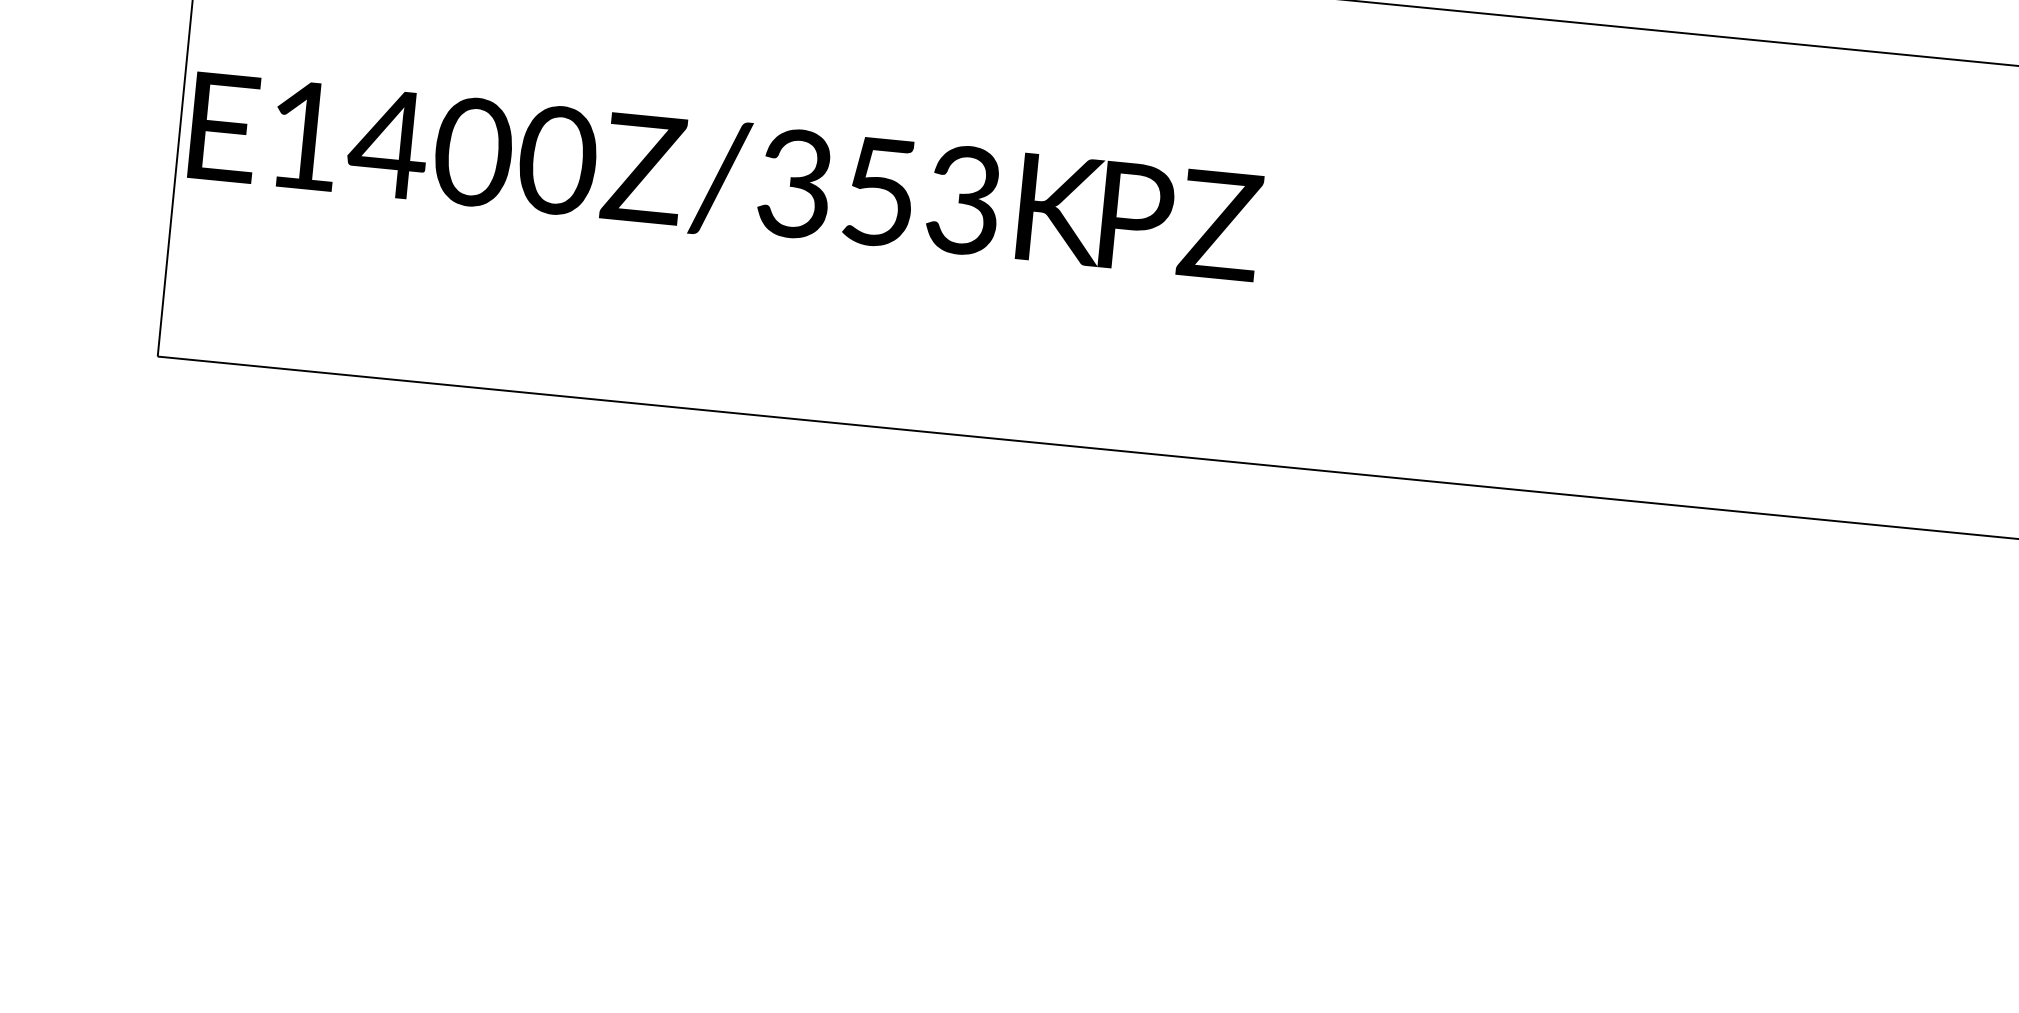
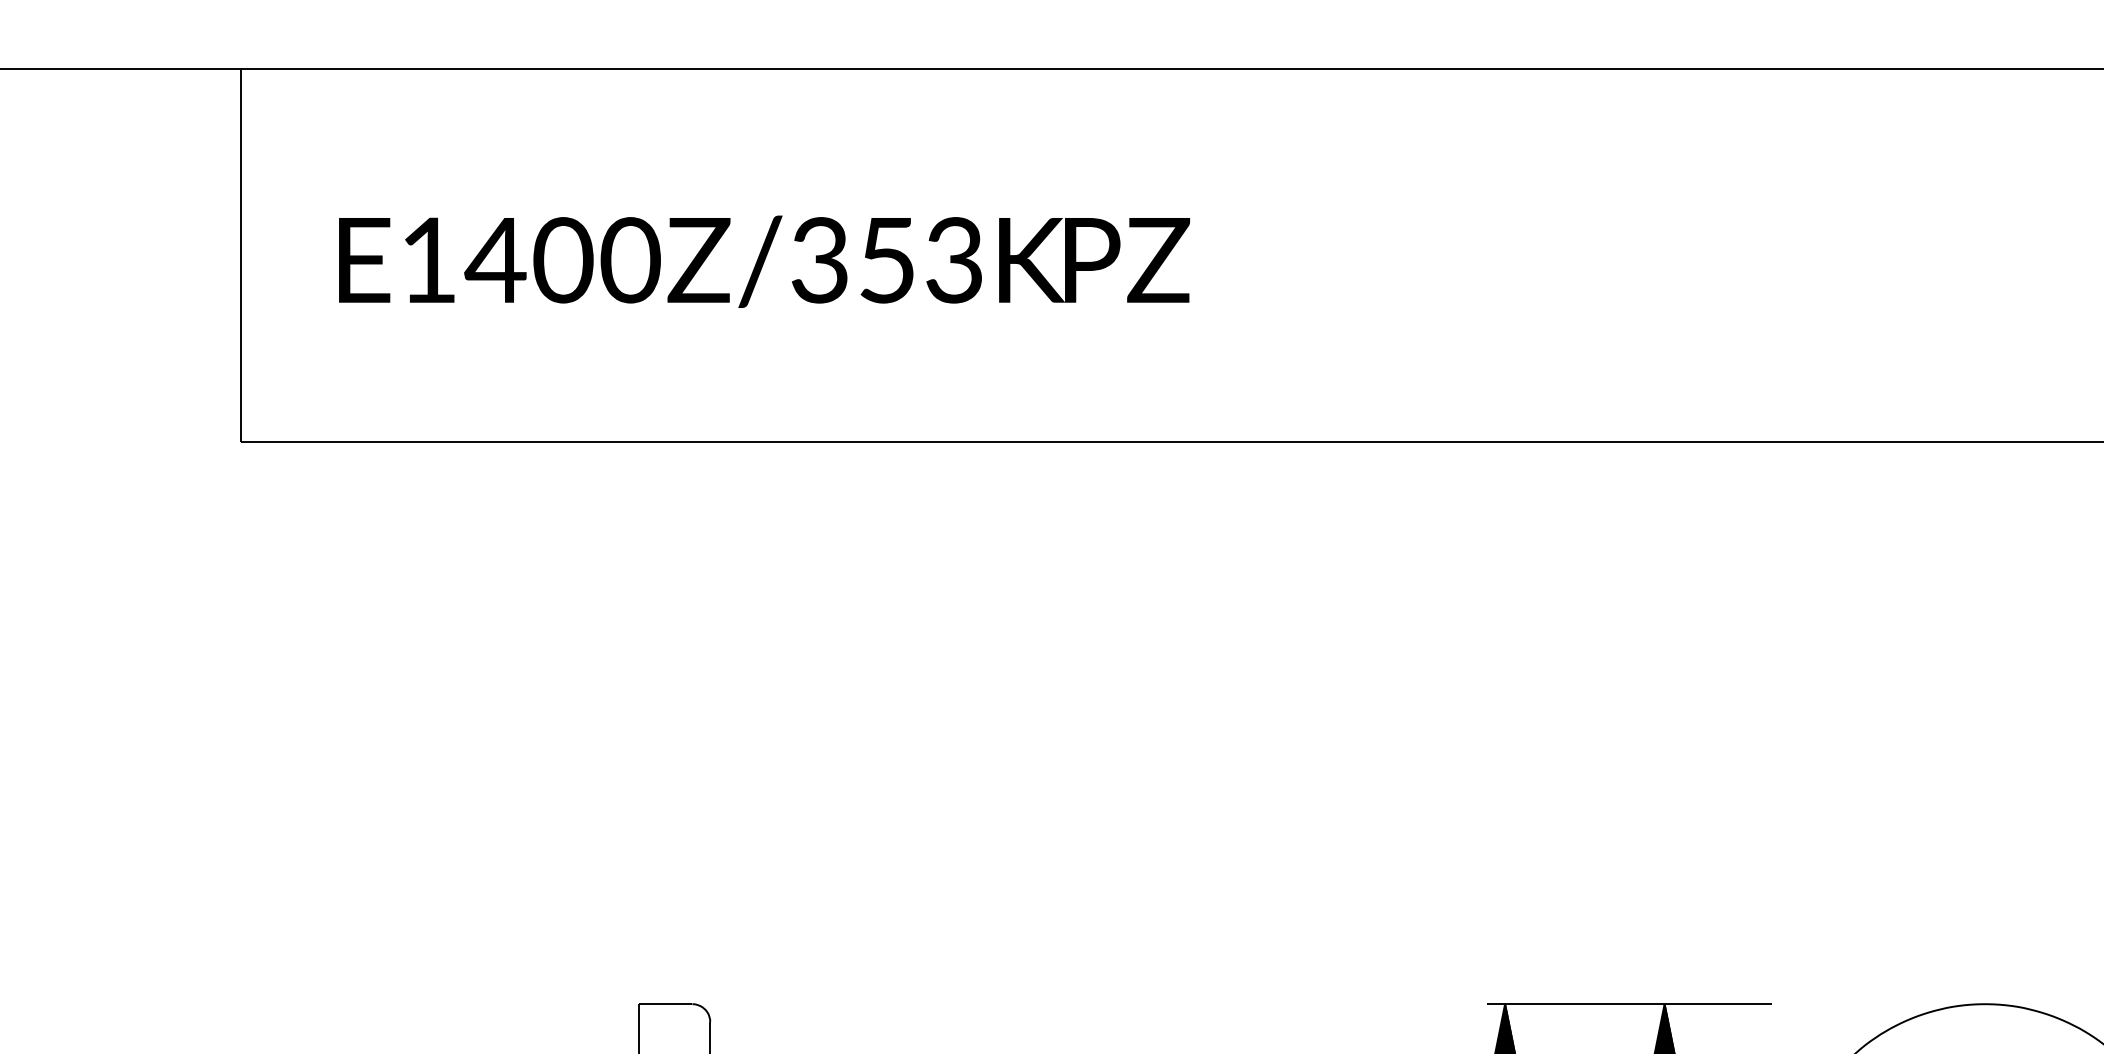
text: (725, 178) -> (764, 261), moved

